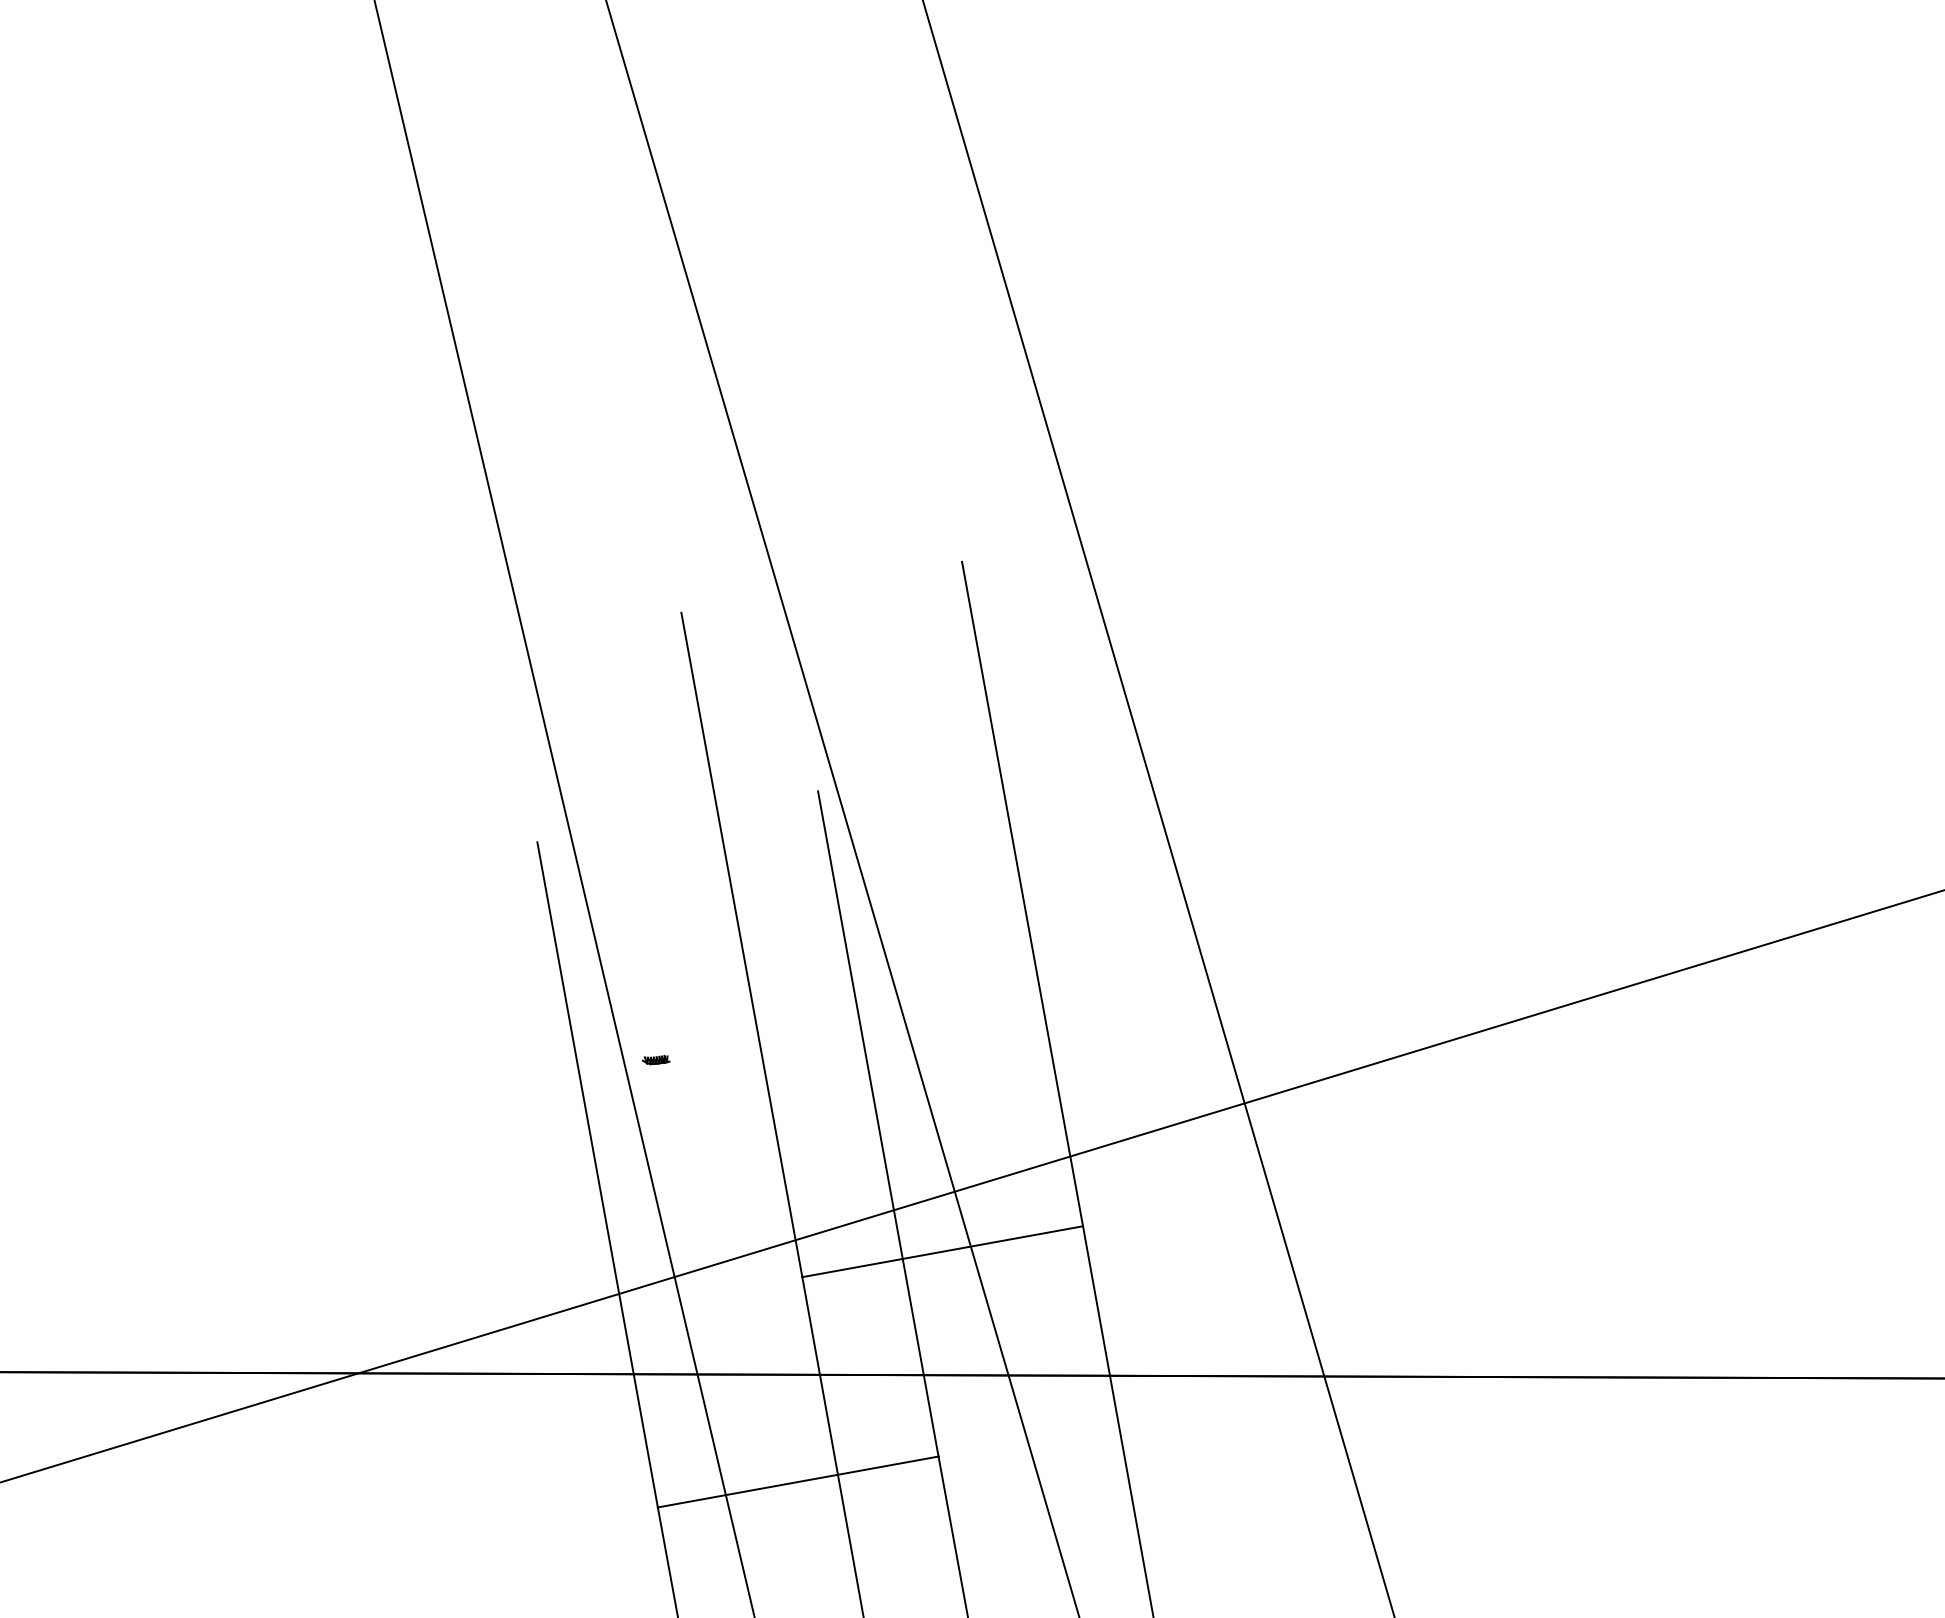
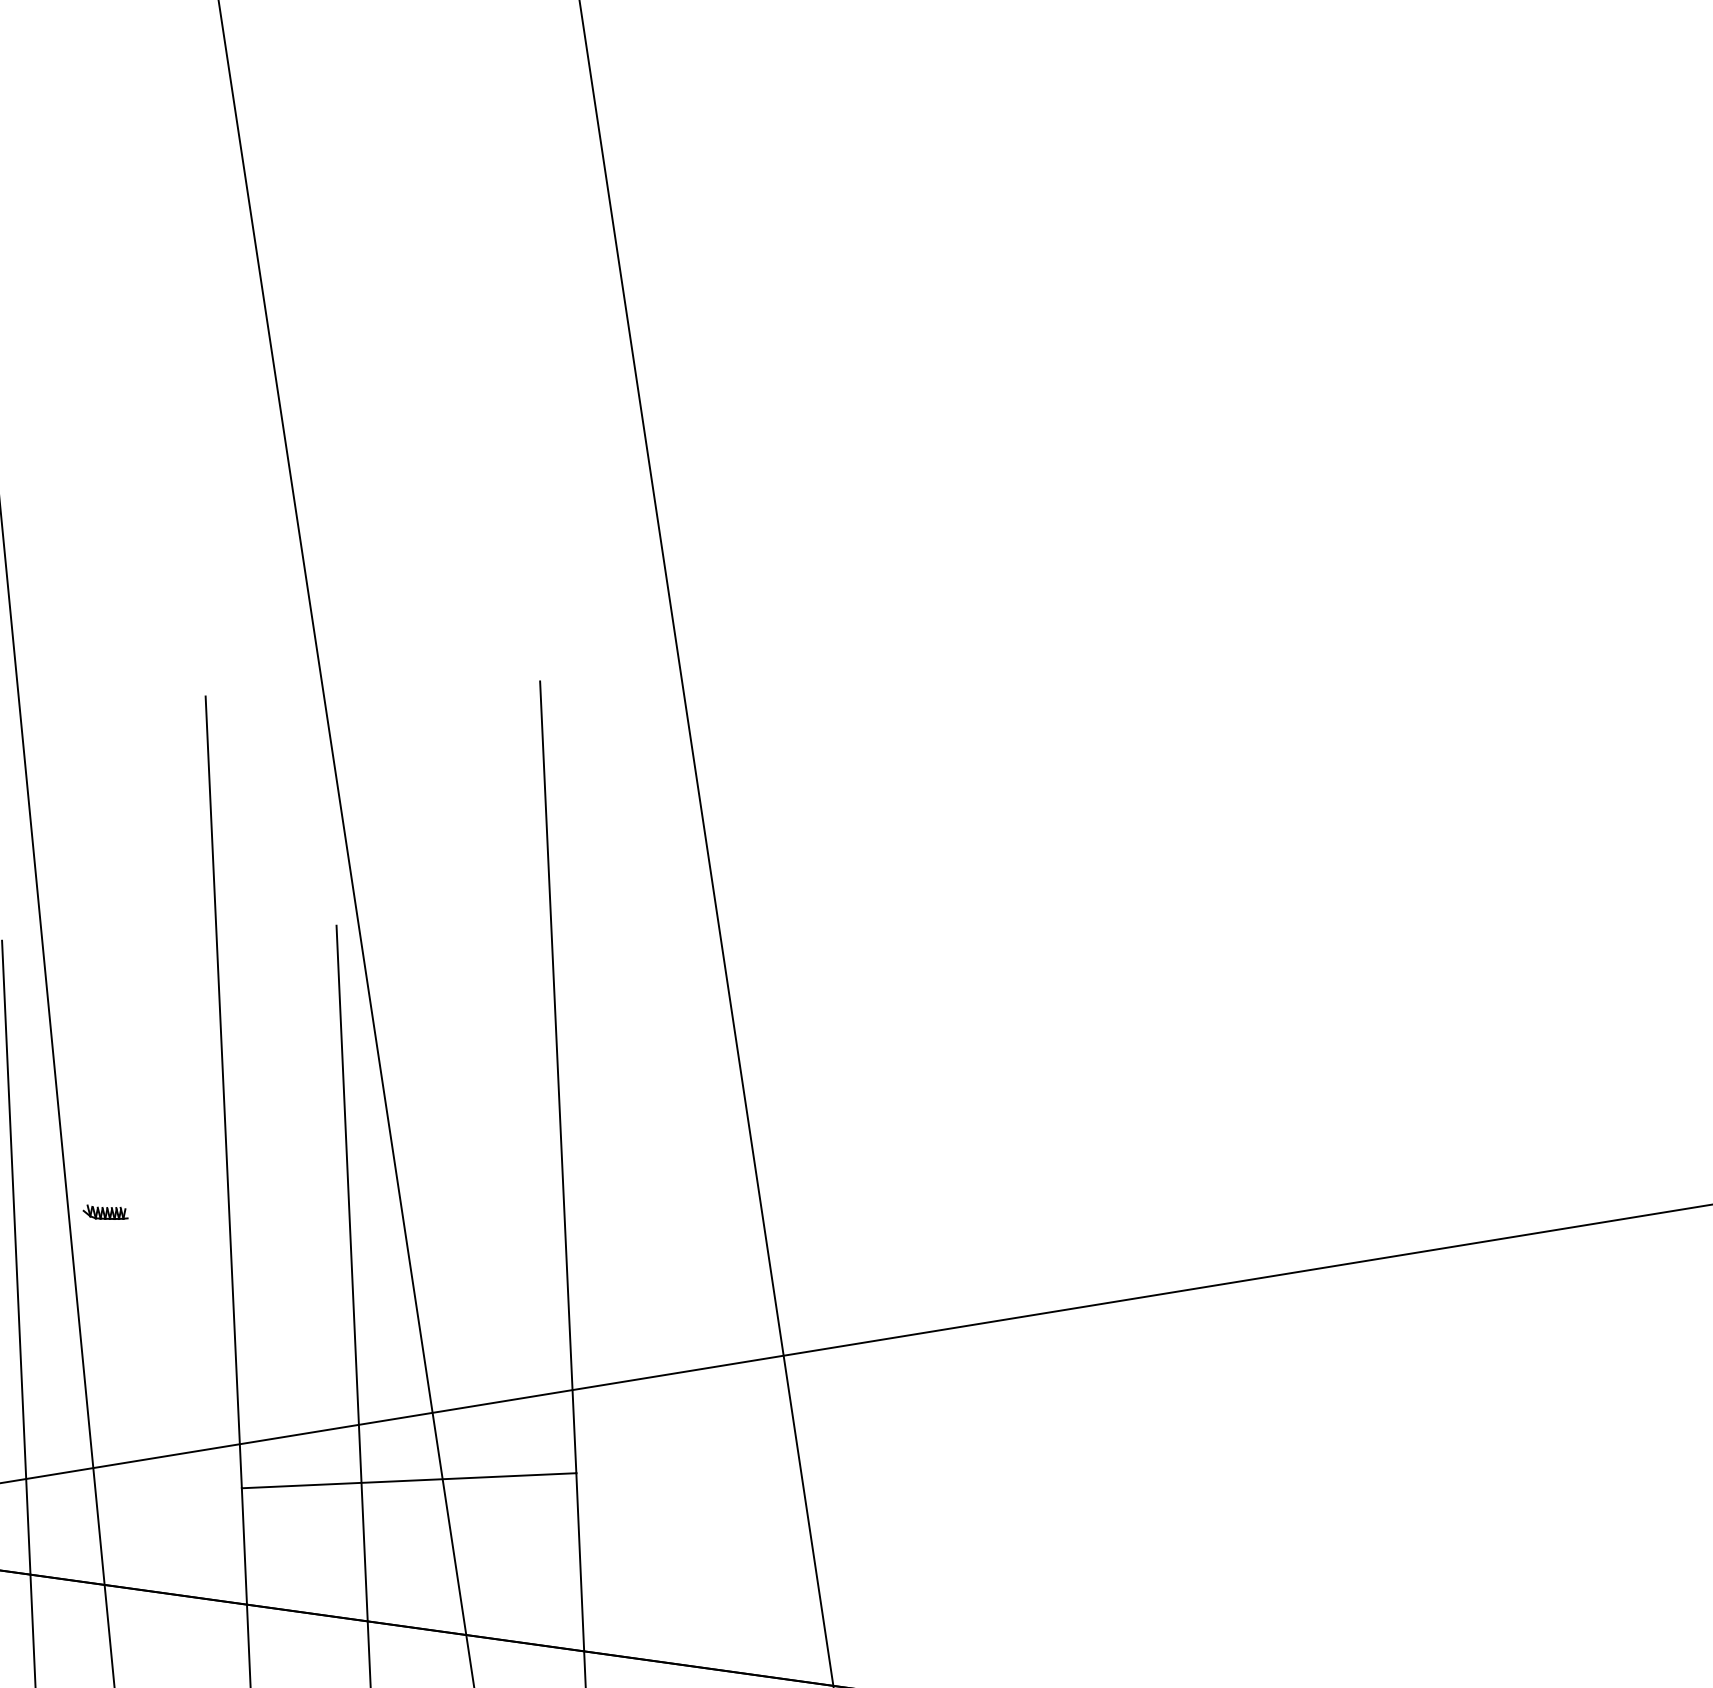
part: (656, 1059) -> (106, 1212), size x1.43

